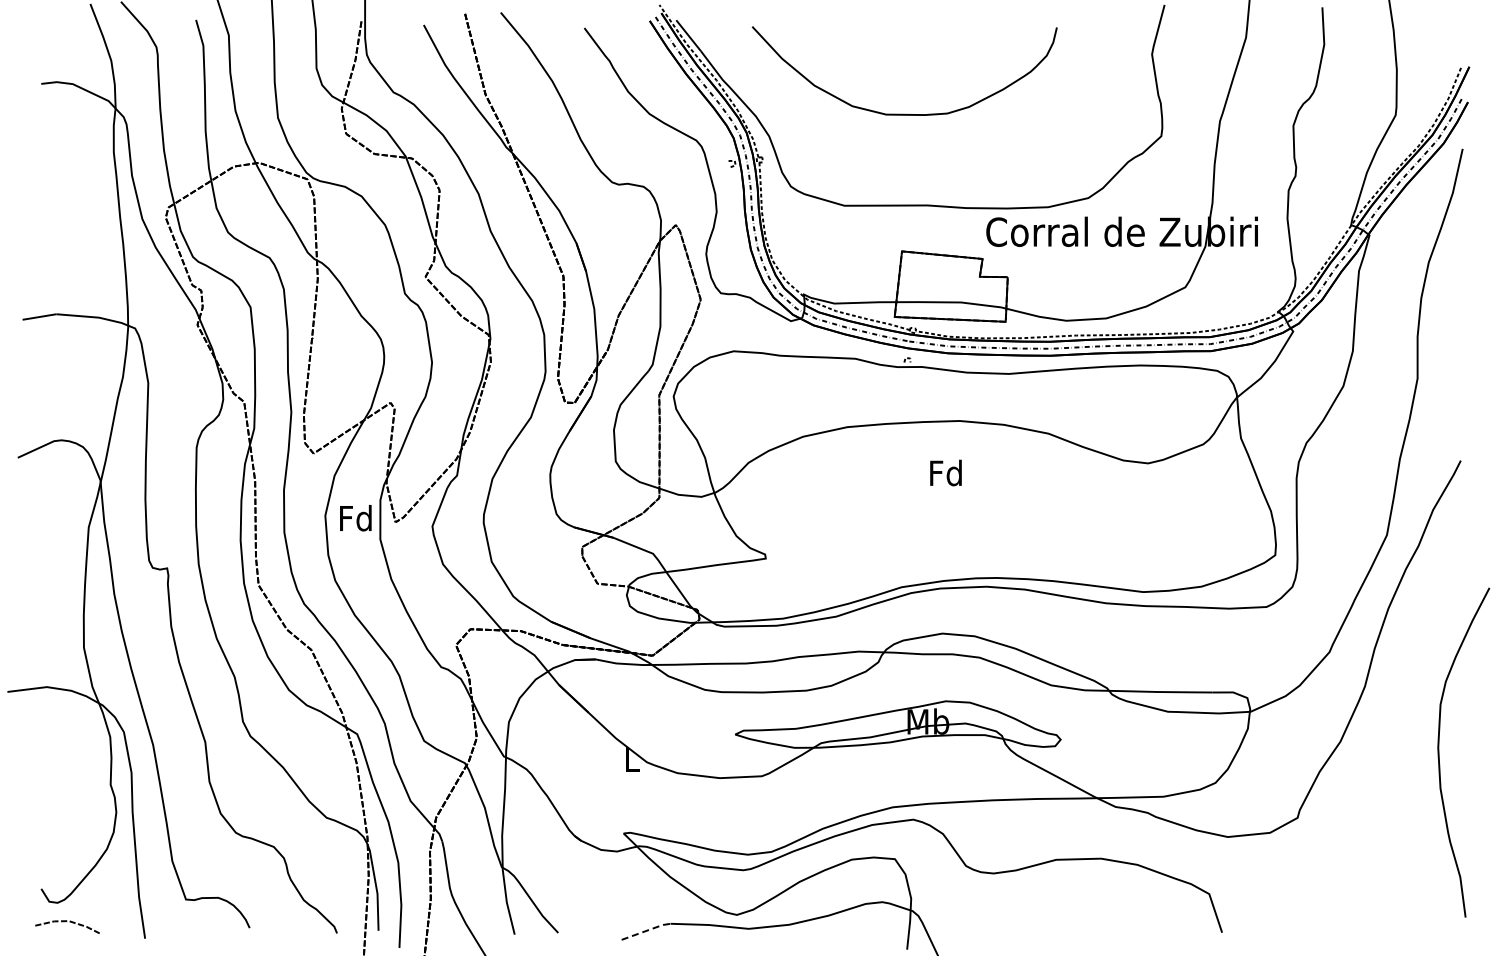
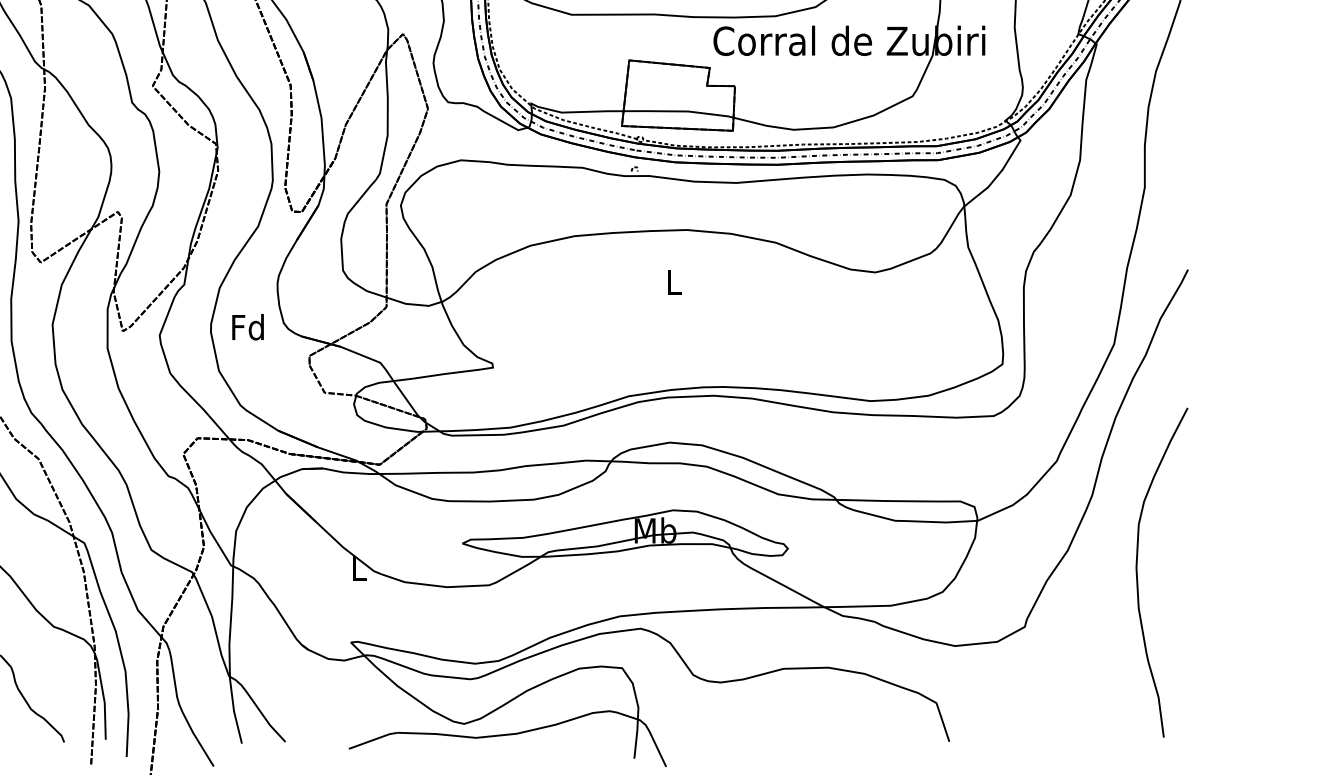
text: (945, 472) -> (672, 281), Fd -> L
text: (355, 518) -> (247, 327), moved
curve: (1439, 752) -> (1137, 572), moved
line: (646, 930) -> (373, 739), dashed -> solid

